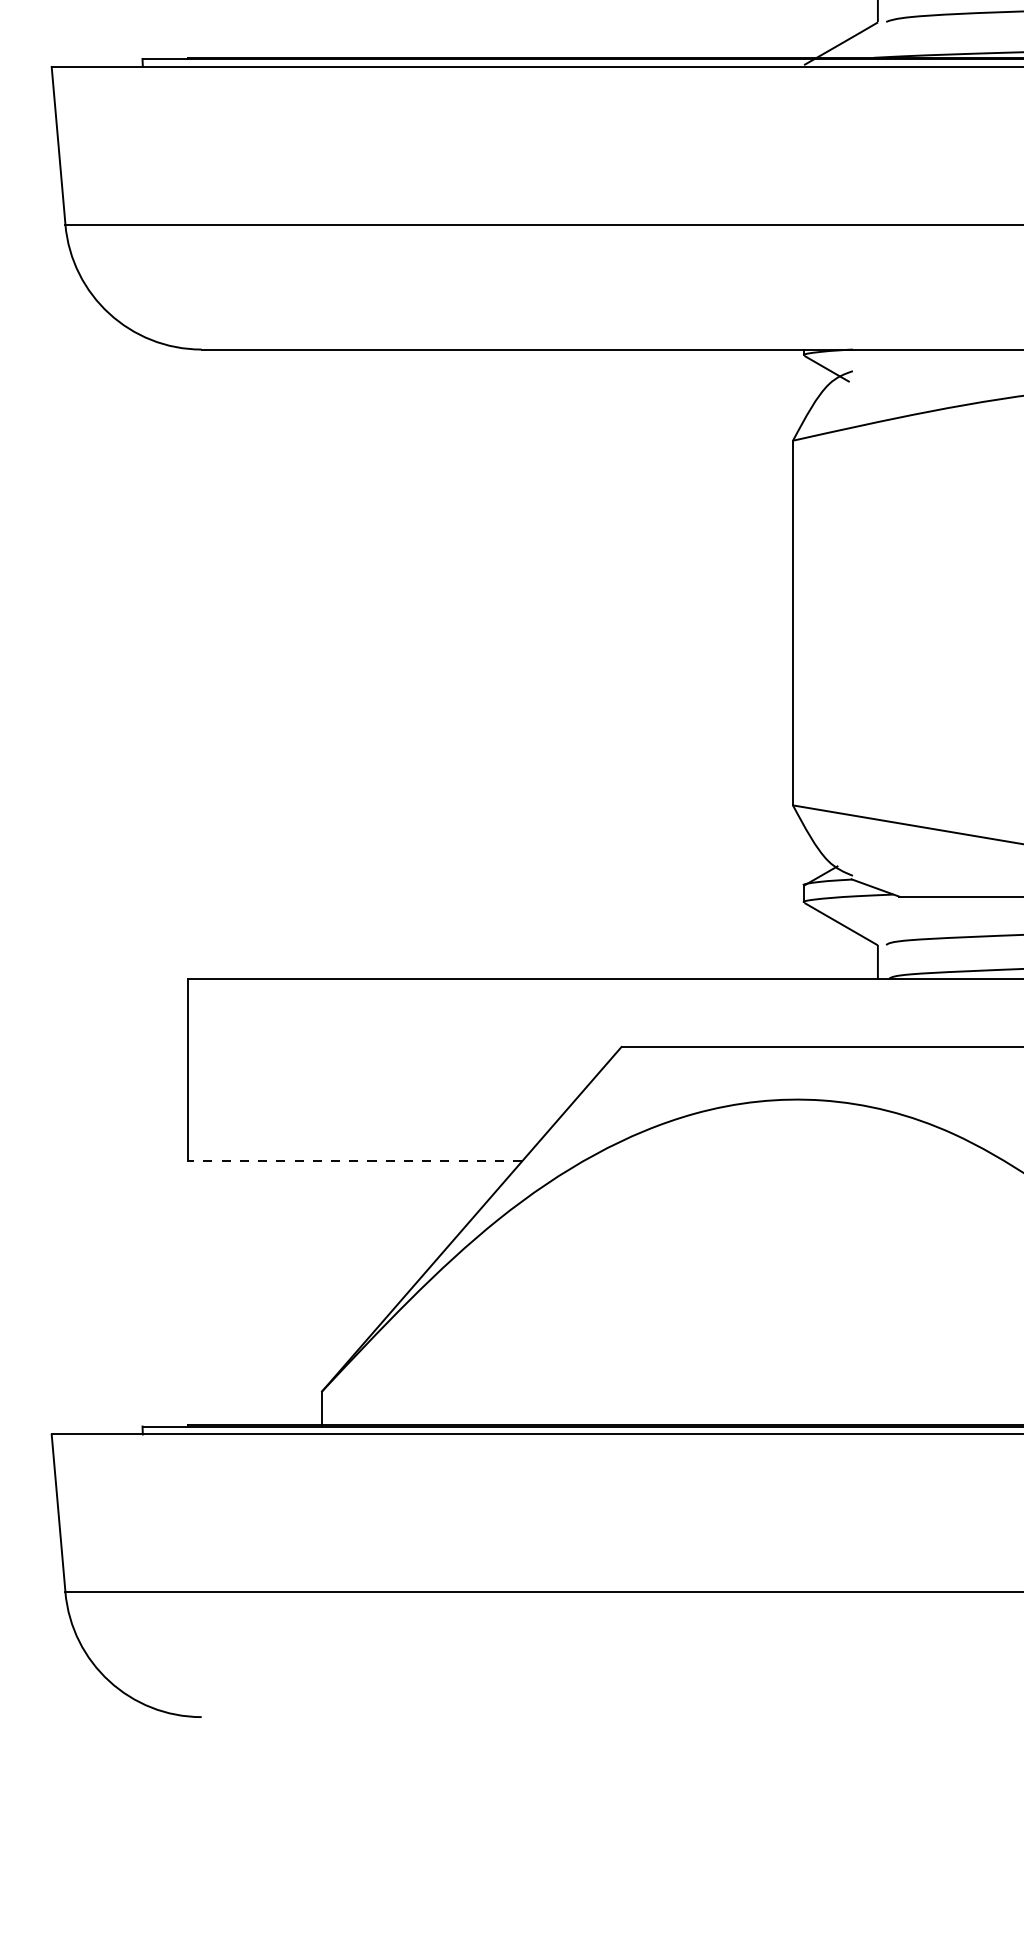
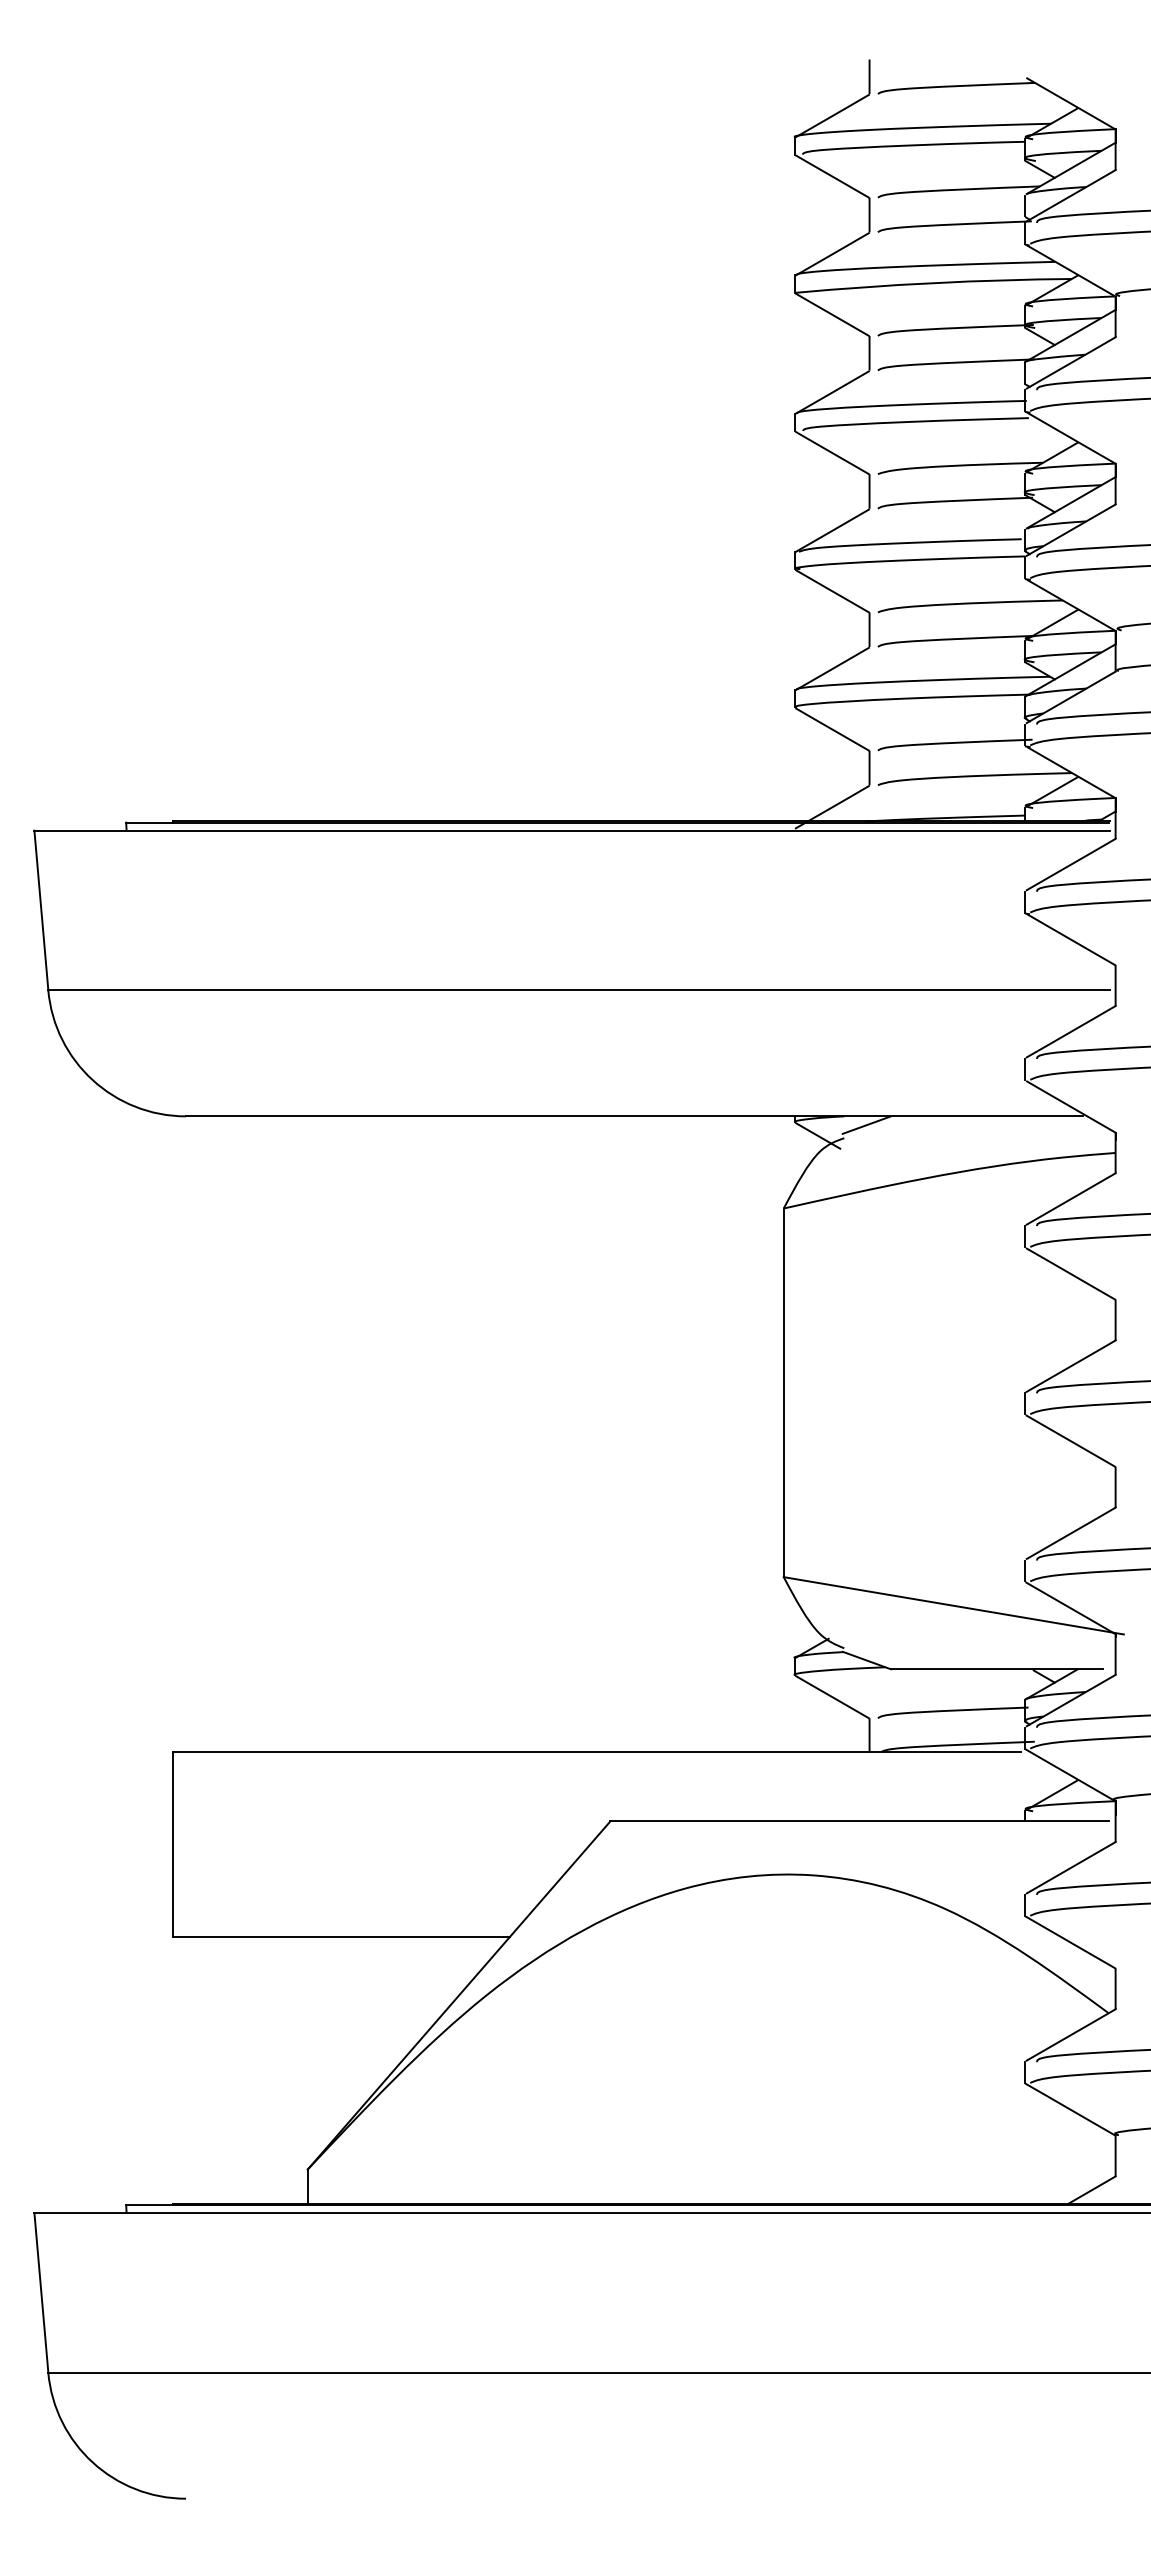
line: (874, 357) -> (866, 1124), added
line: (355, 1160) -> (341, 1936), dashed -> solid

